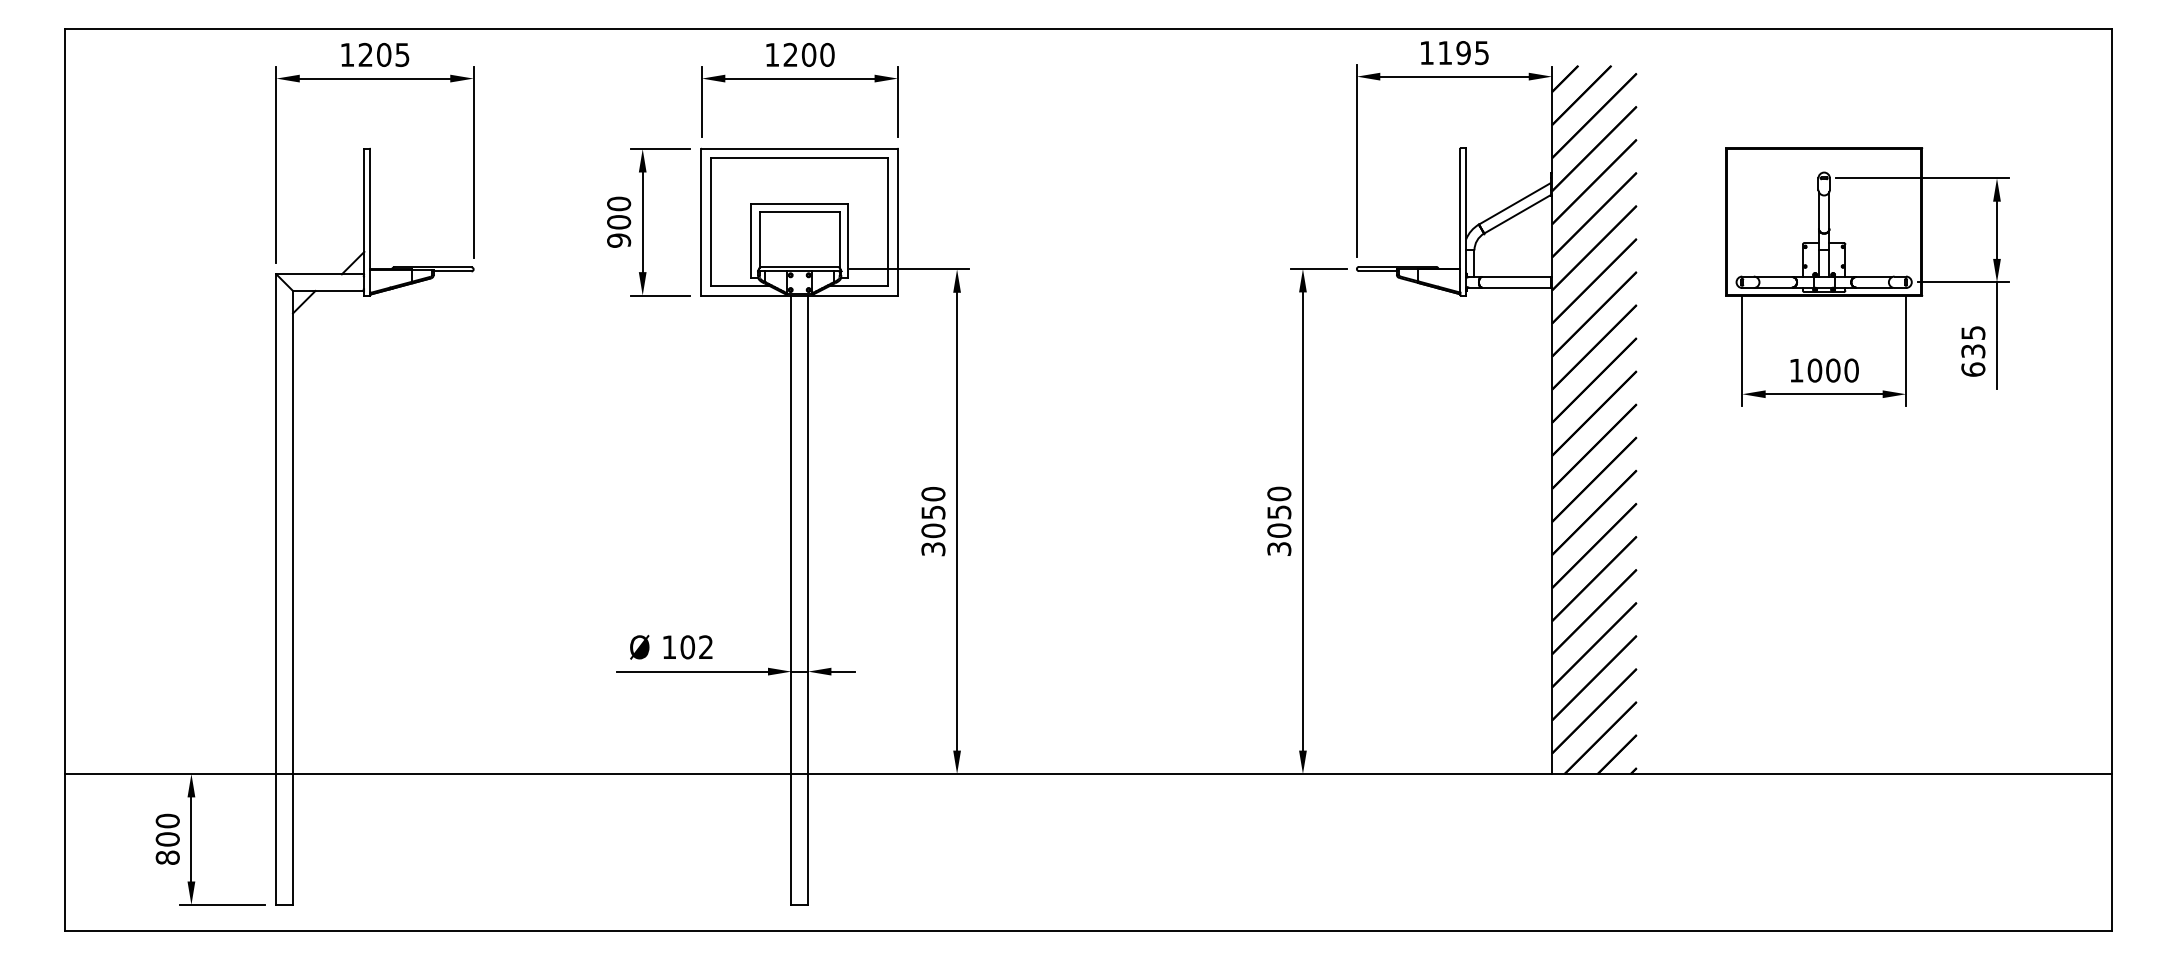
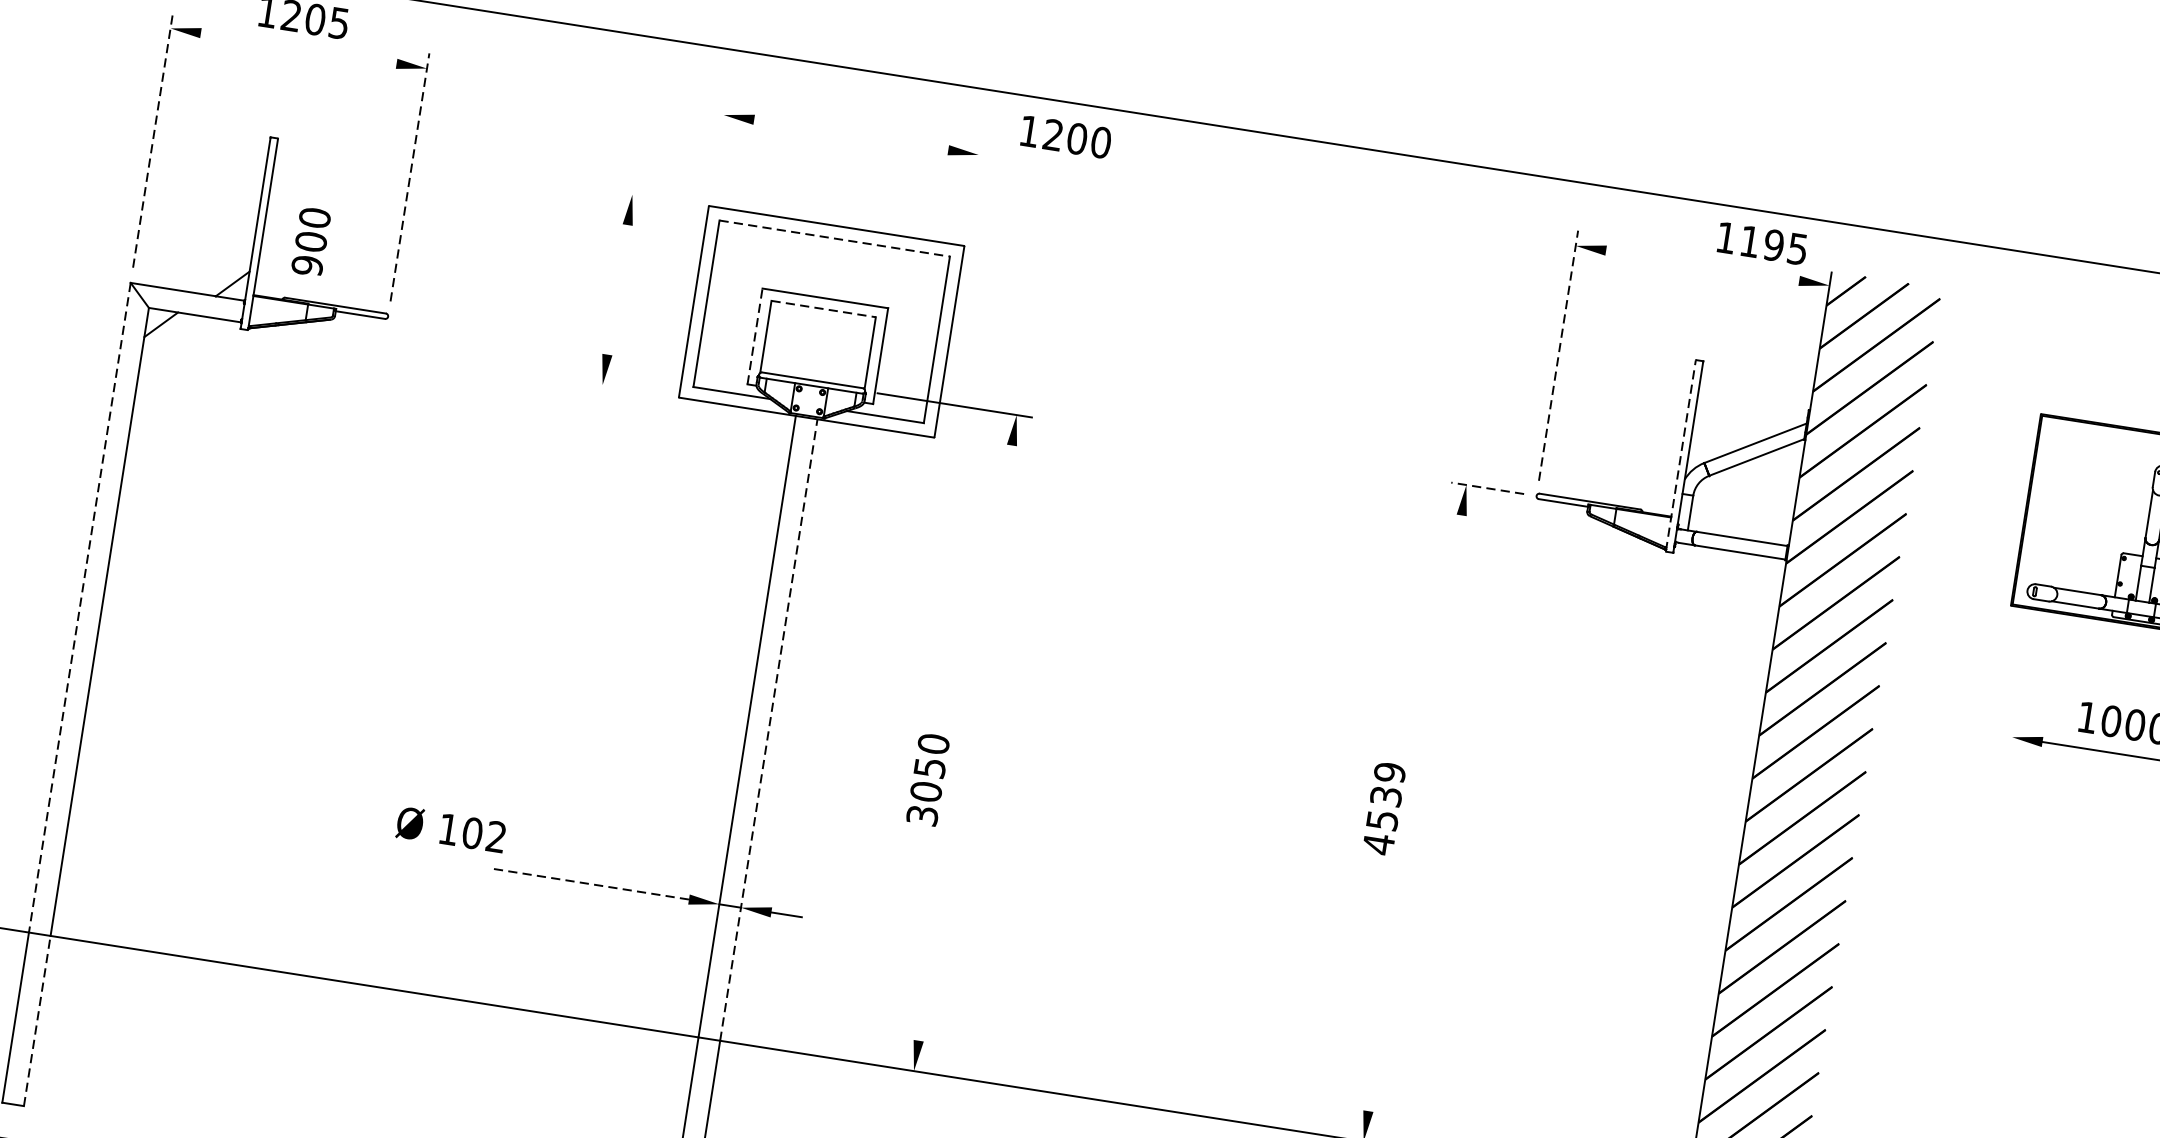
text: (1454, 53) -> (1761, 244), moved
text: (800, 54) -> (1066, 136), moved
line: (1454, 76) -> (1702, 265), removed
line: (374, 78) -> (298, 48), removed
line: (799, 78) -> (850, 134), removed
line: (701, 101) -> (718, 144), removed
line: (897, 101) -> (973, 184), removed
line: (660, 149) -> (655, 198), removed
line: (799, 158) -> (834, 238), solid -> dashed
line: (1356, 160) -> (1558, 354), solid -> dashed
line: (473, 161) -> (409, 176), solid -> dashed
line: (276, 164) -> (153, 140), solid -> dashed
line: (800, 212) -> (824, 309), solid -> dashed
text: (619, 221) -> (311, 240), moved
line: (1460, 221) -> (1680, 455), solid -> dashed
line: (642, 222) -> (617, 290), removed
line: (751, 241) -> (755, 336), solid -> dashed
line: (1318, 269) -> (1486, 488), solid -> dashed
line: (660, 295) -> (625, 388), removed
line: (1742, 350) -> (2021, 680), removed
text: (933, 521) -> (928, 779), moved
line: (957, 521) -> (965, 742), removed
text: (1279, 521) -> (1384, 808), 3050 -> 4539
line: (1302, 521) -> (1414, 813), removed
line: (276, 524) -> (79, 608), solid -> dashed
line: (808, 535) -> (769, 730), solid -> dashed
text: (671, 646) -> (451, 828), moved
line: (692, 671) -> (590, 883), solid -> dashed
line: (293, 838) -> (38, 1019), solid -> dashed

